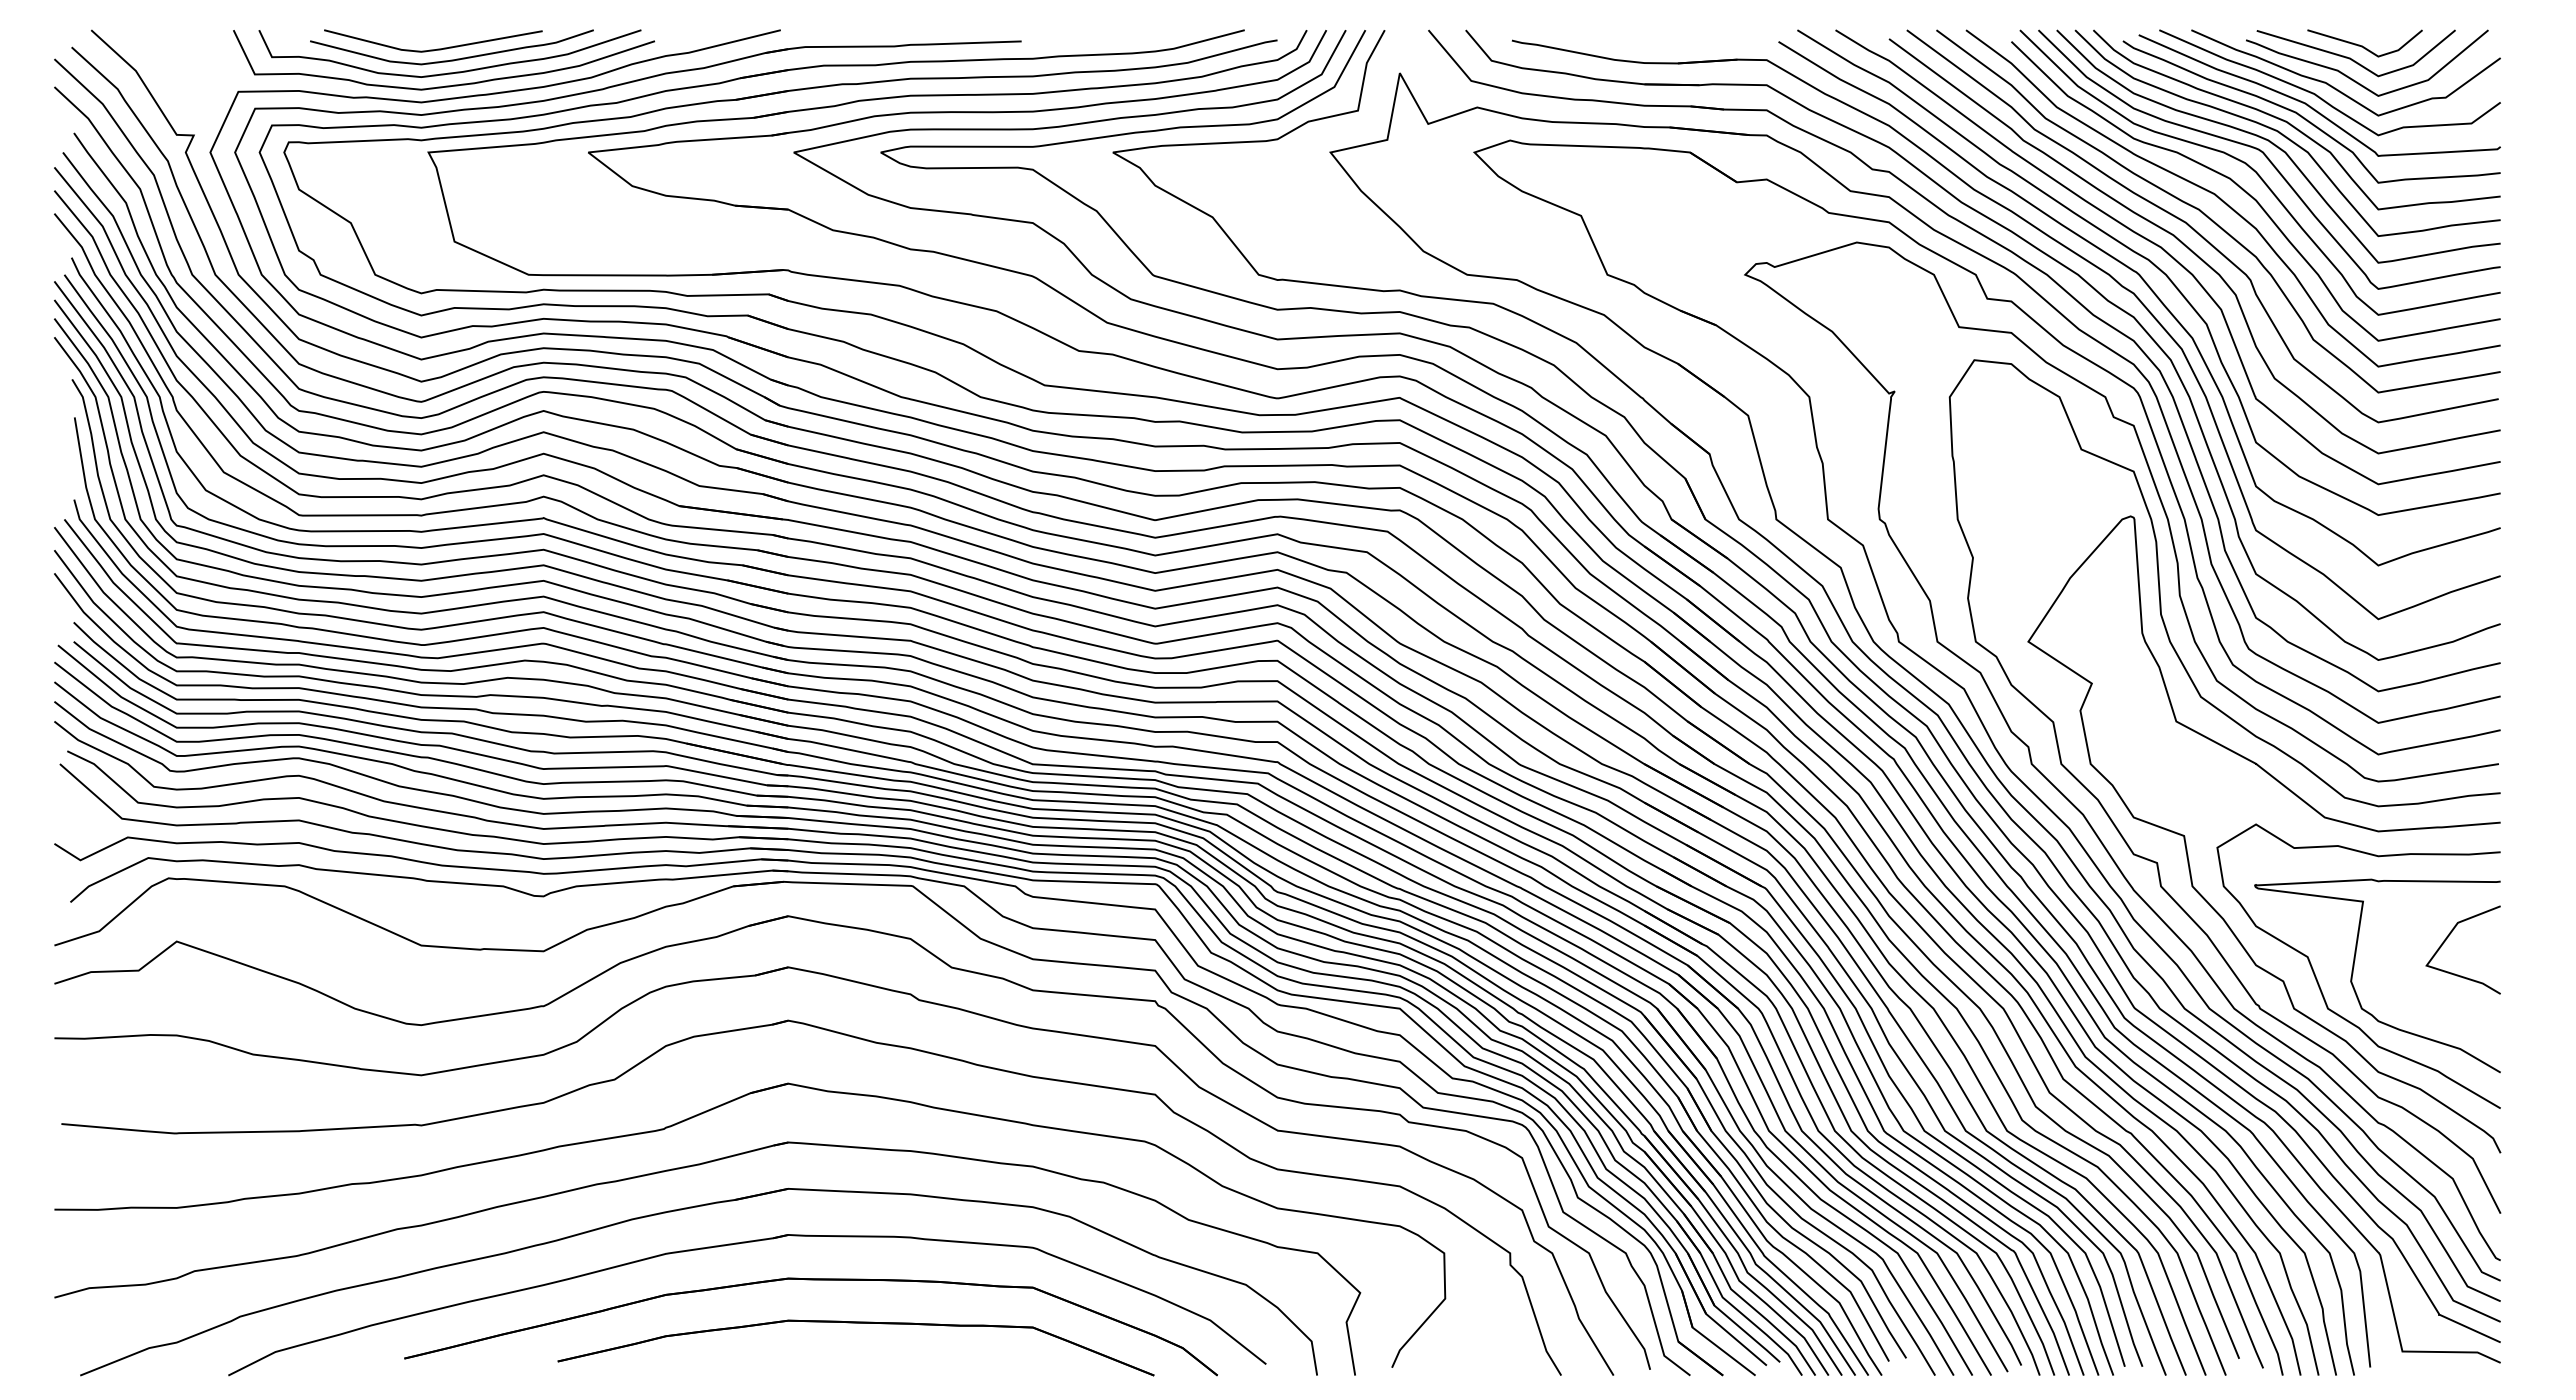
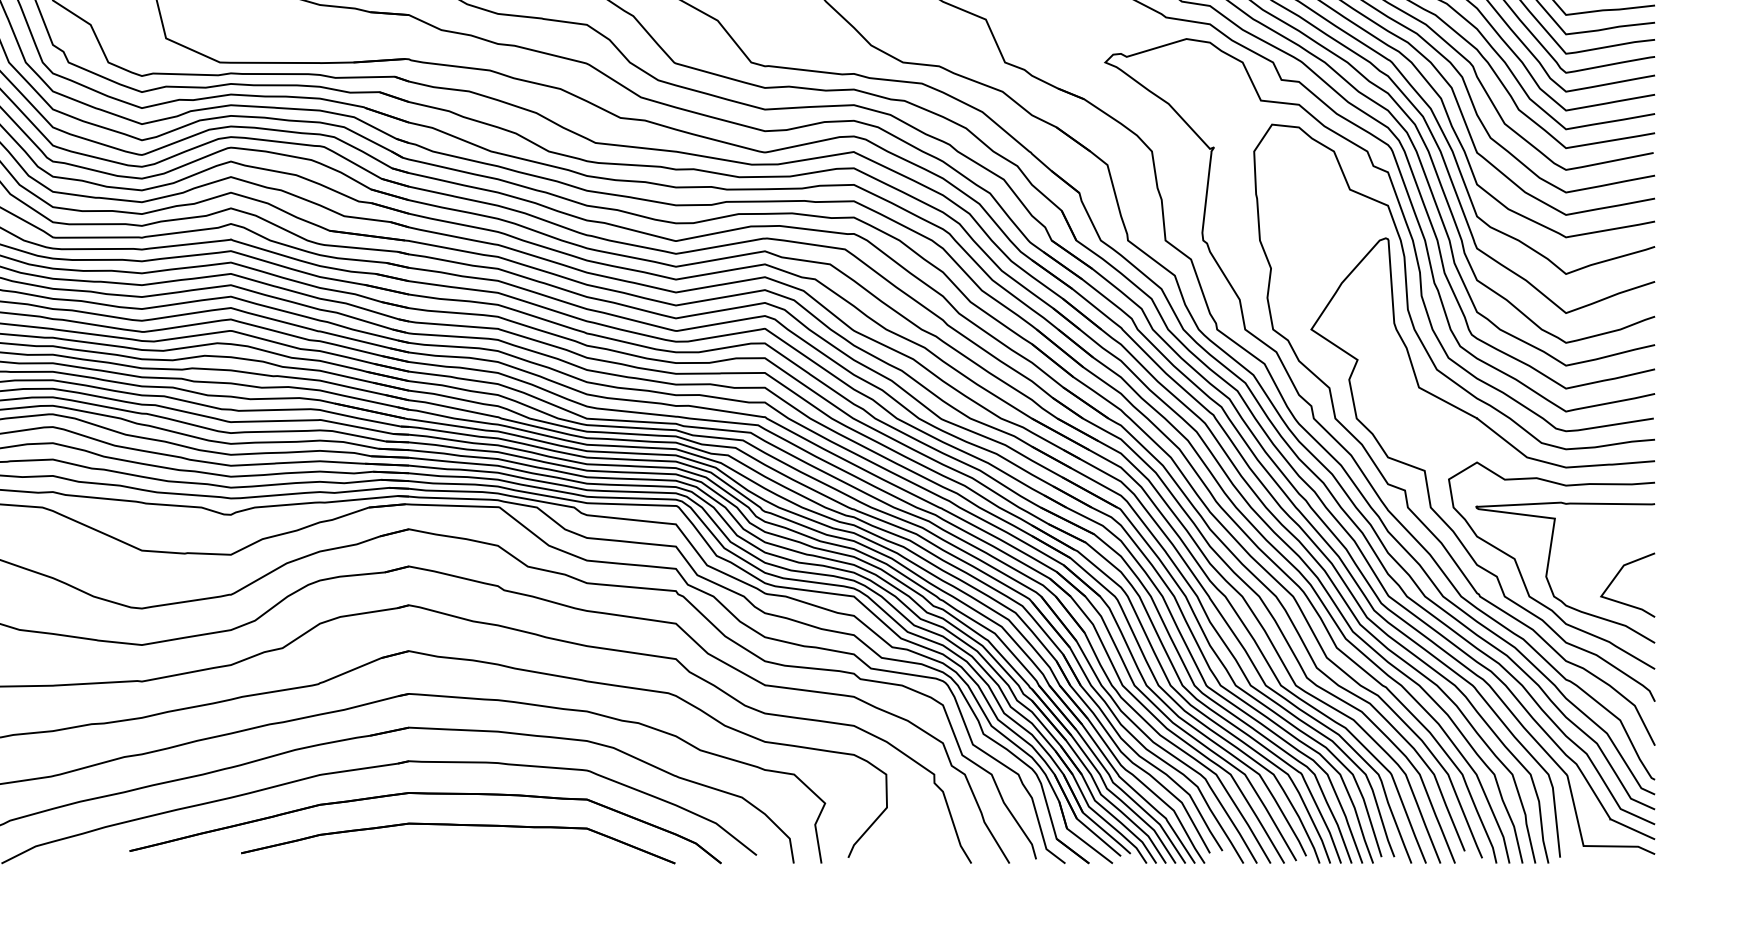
line: (2446, 940) -> (1615, 578), moved

